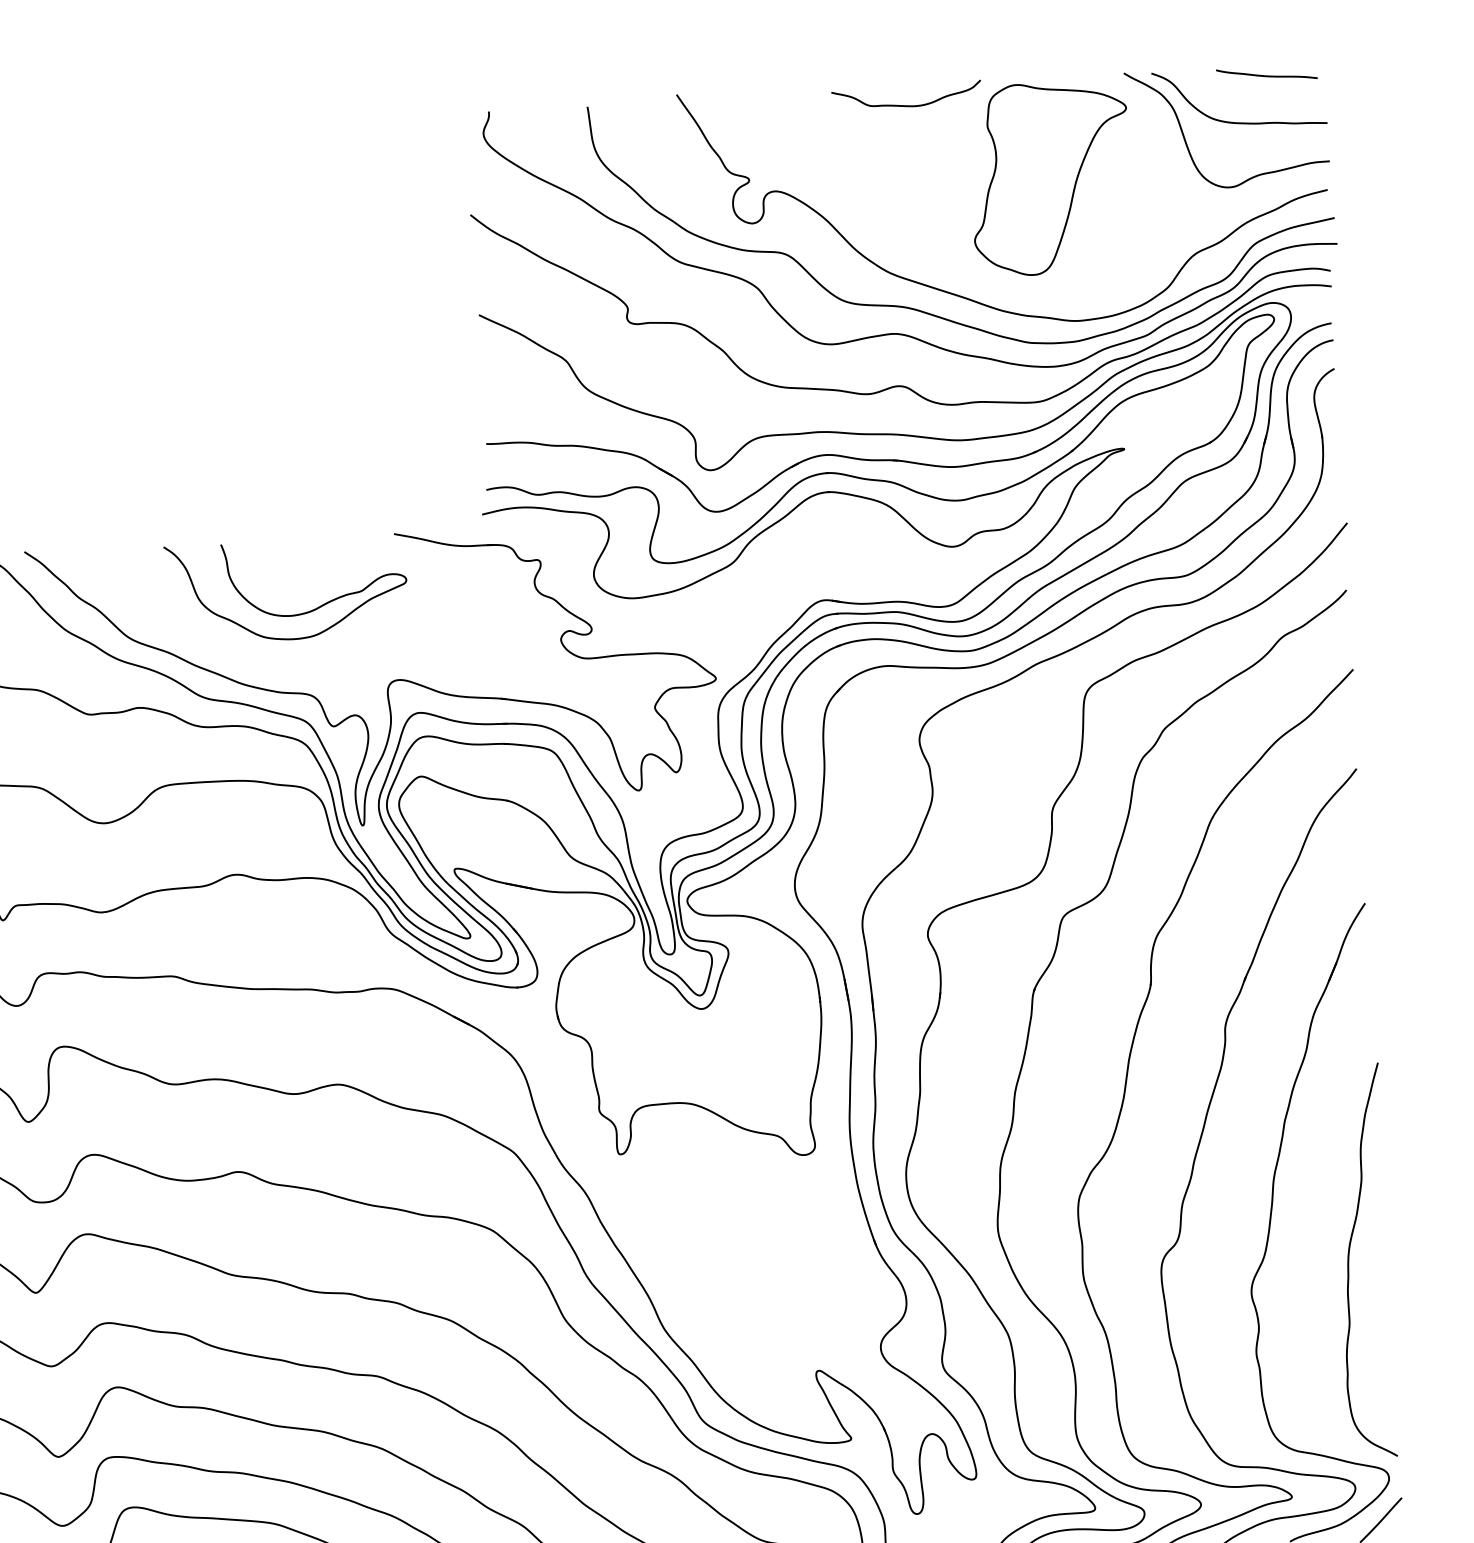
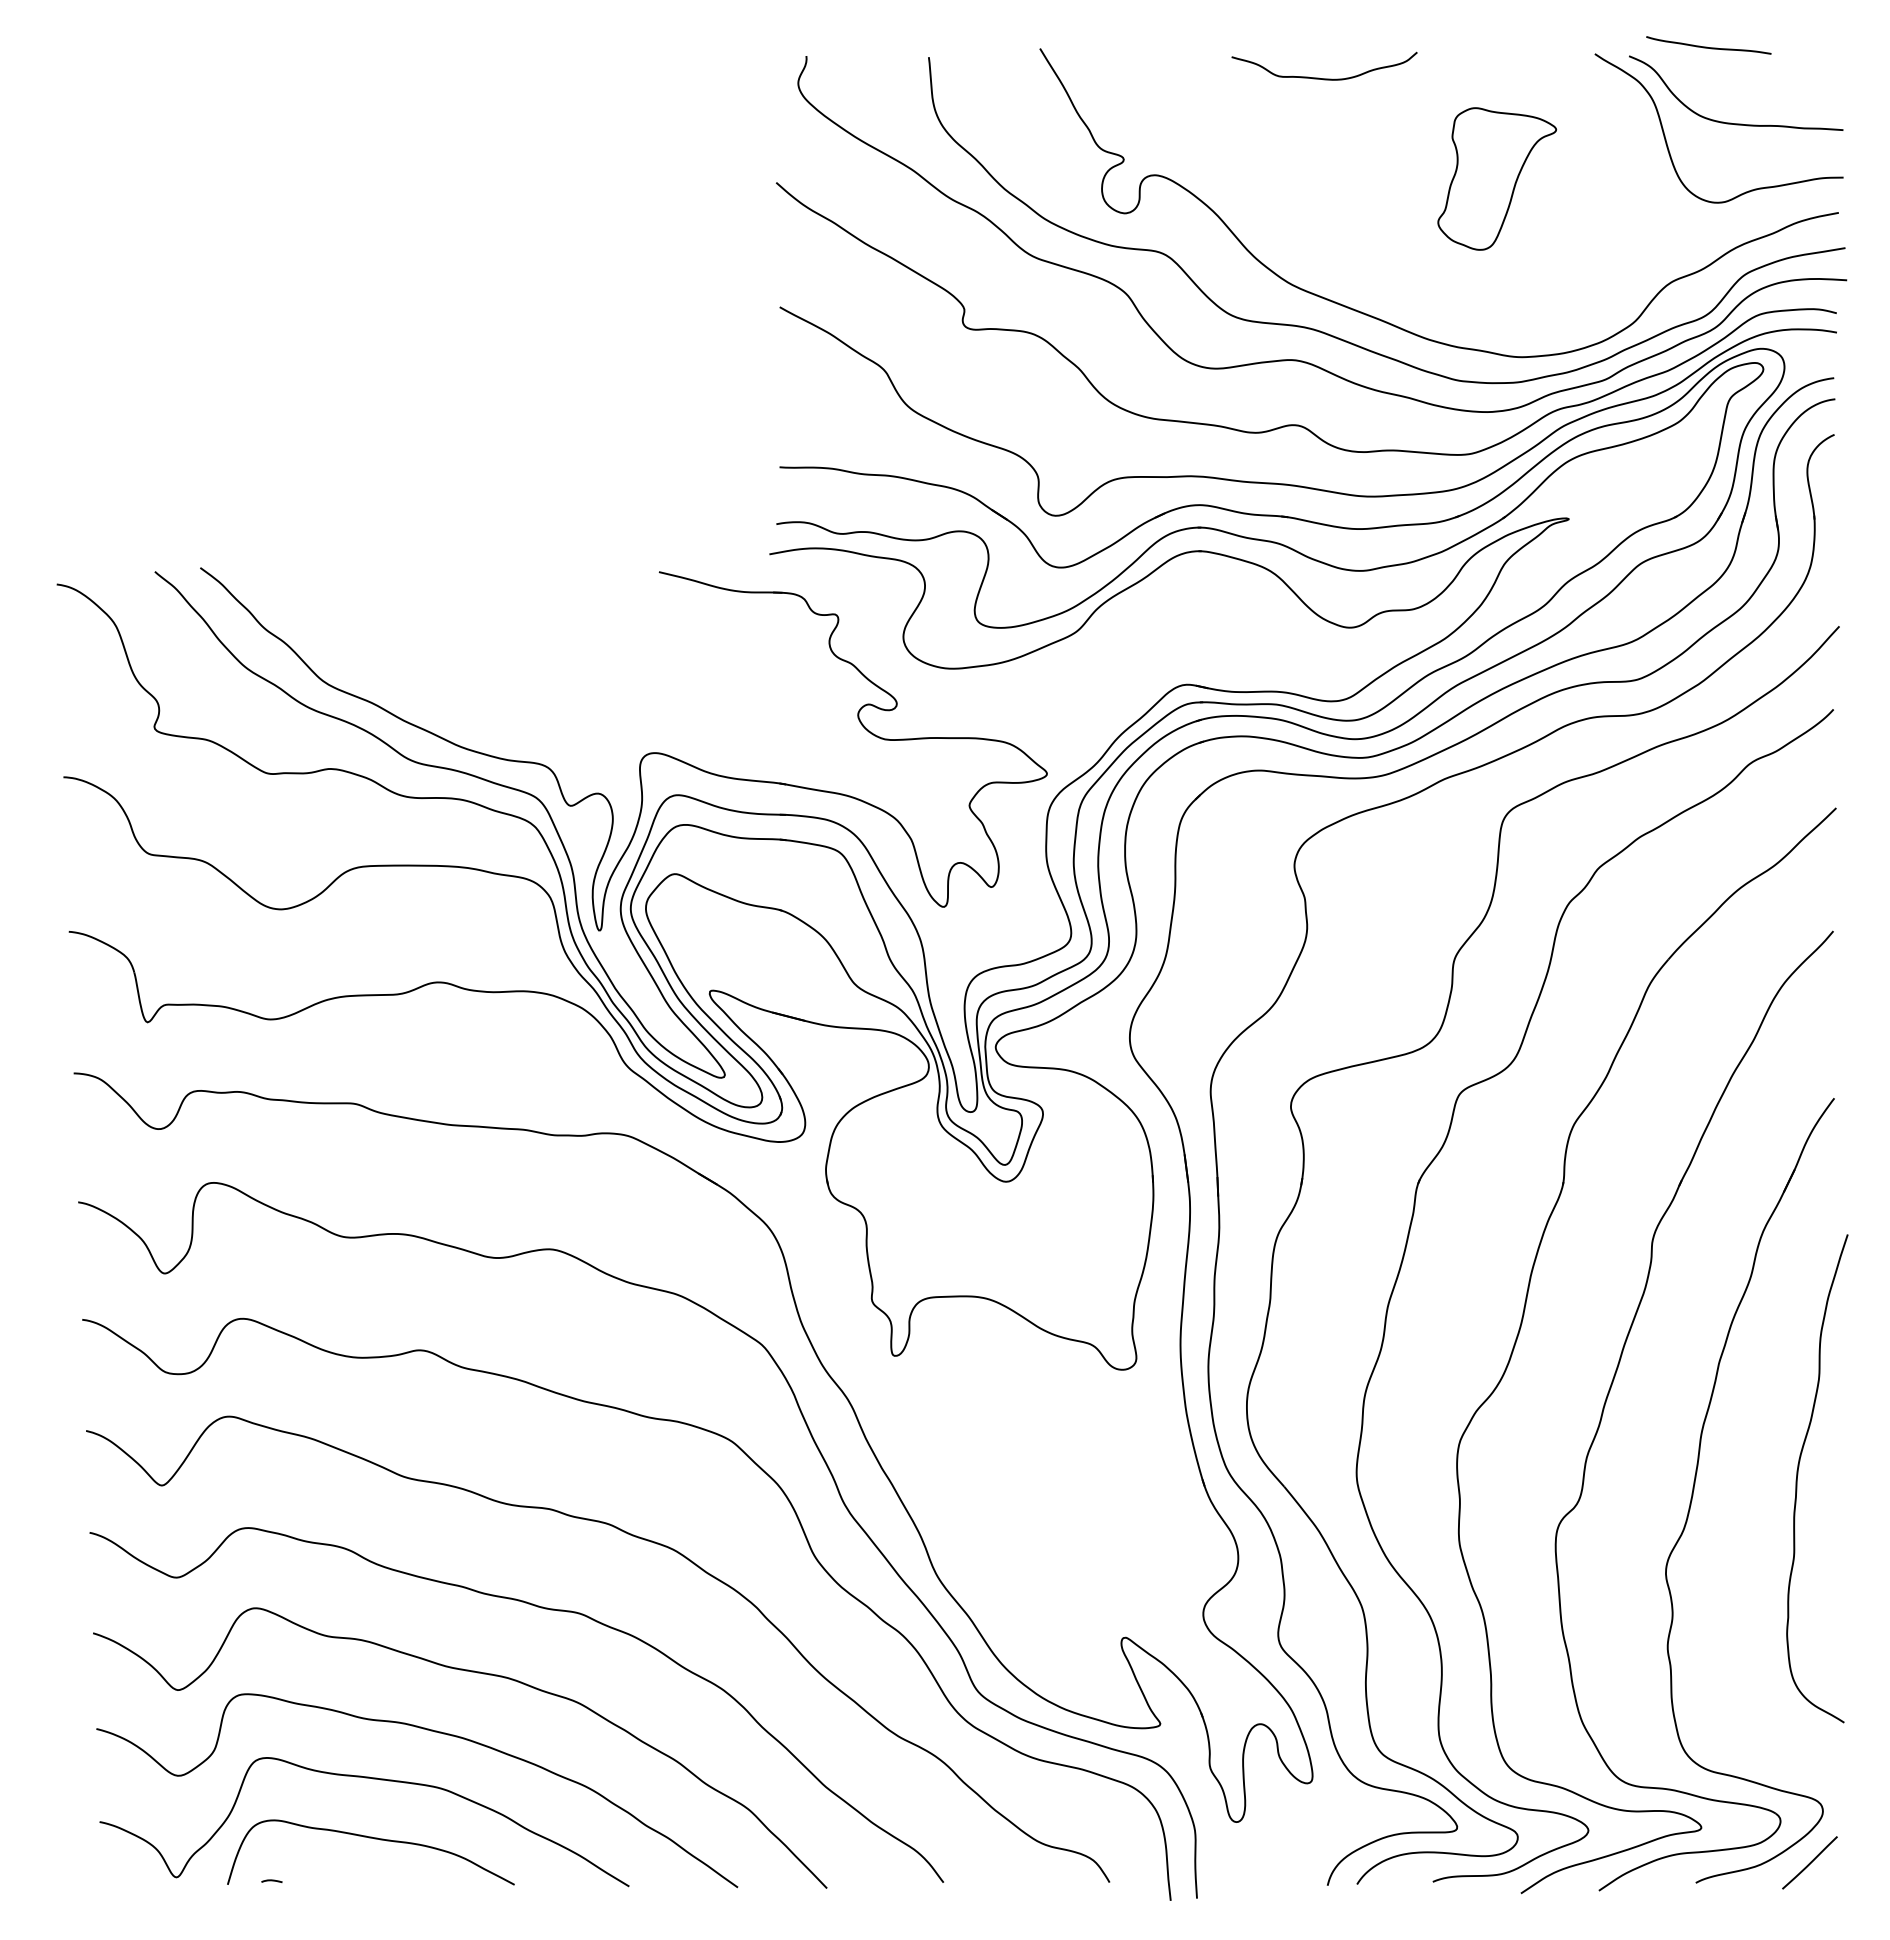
curve: (1265, 75) -> (1707, 46), moved
part: (1051, 178) -> (1497, 178), size x0.6
curve: (285, 615) -> (518, 664), removed
curve: (1349, 1259) -> (1798, 1475), moved

